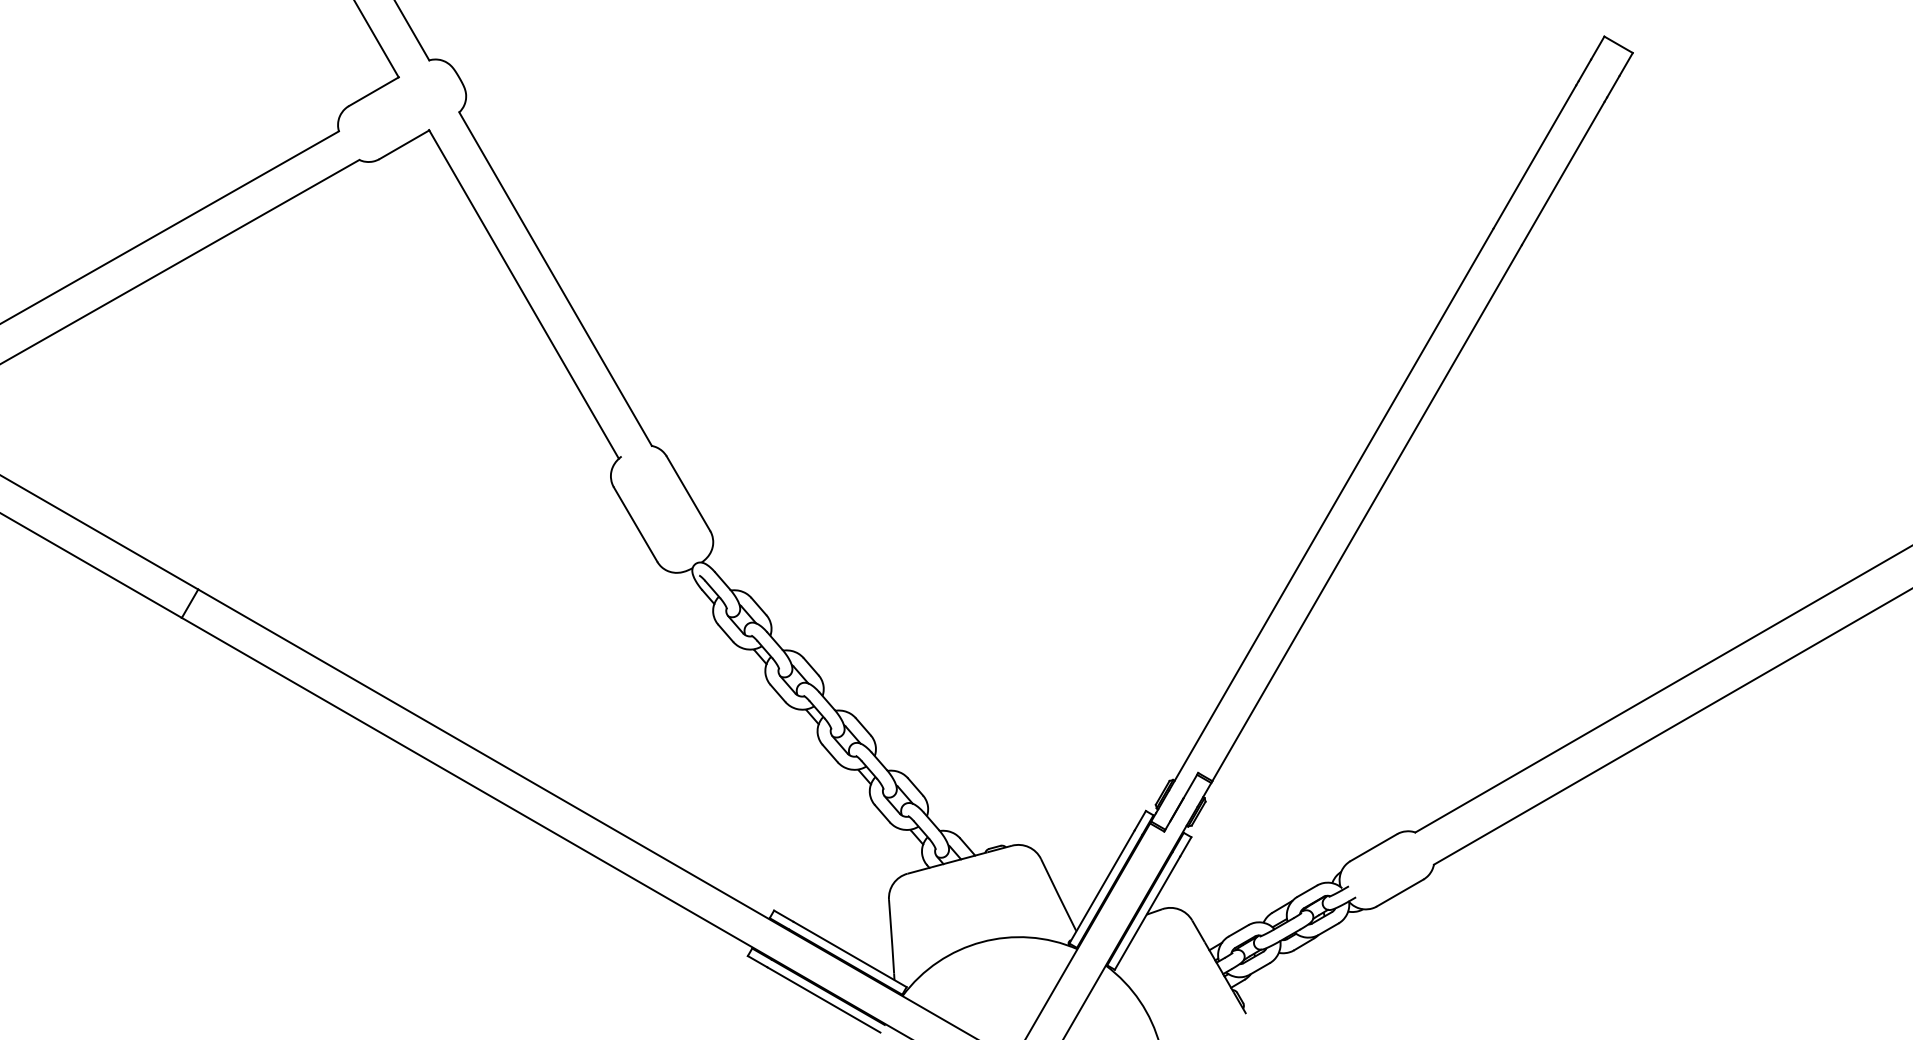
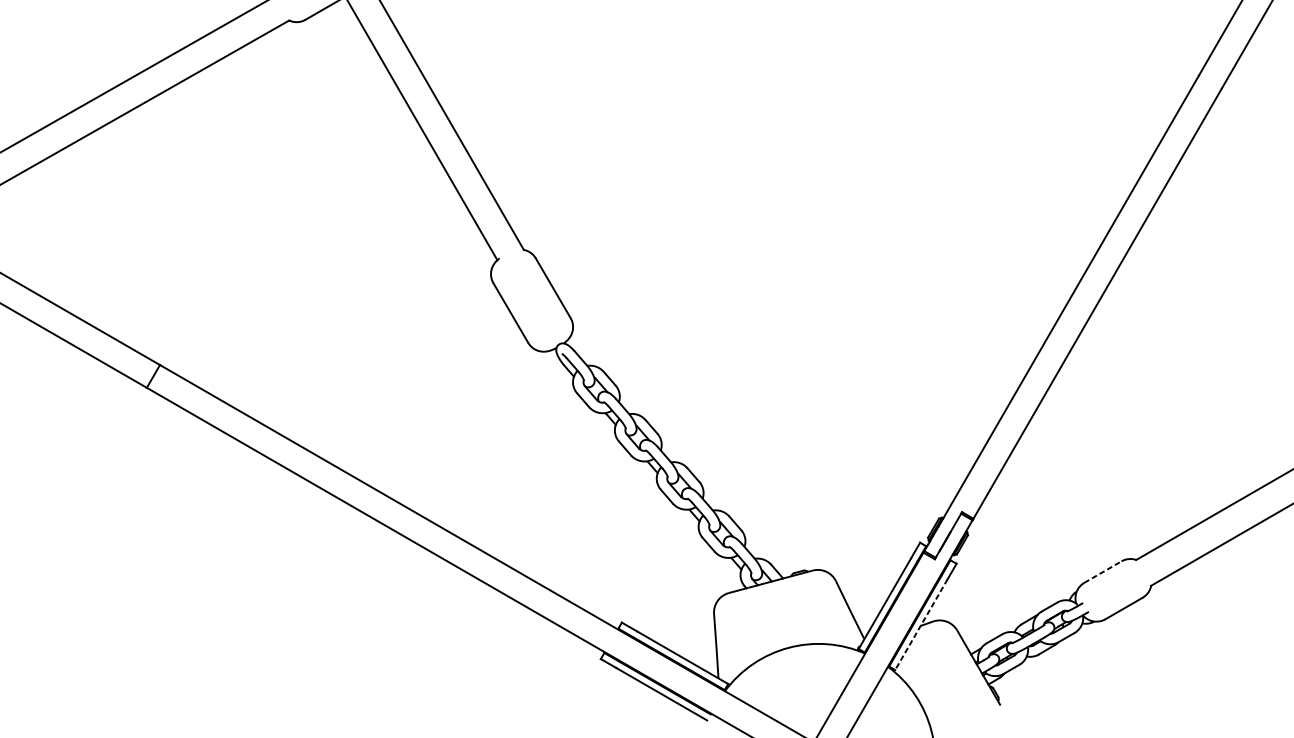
line: (1373, 847) -> (1102, 571), solid -> dashed
line: (1147, 913) -> (921, 624), solid -> dashed

